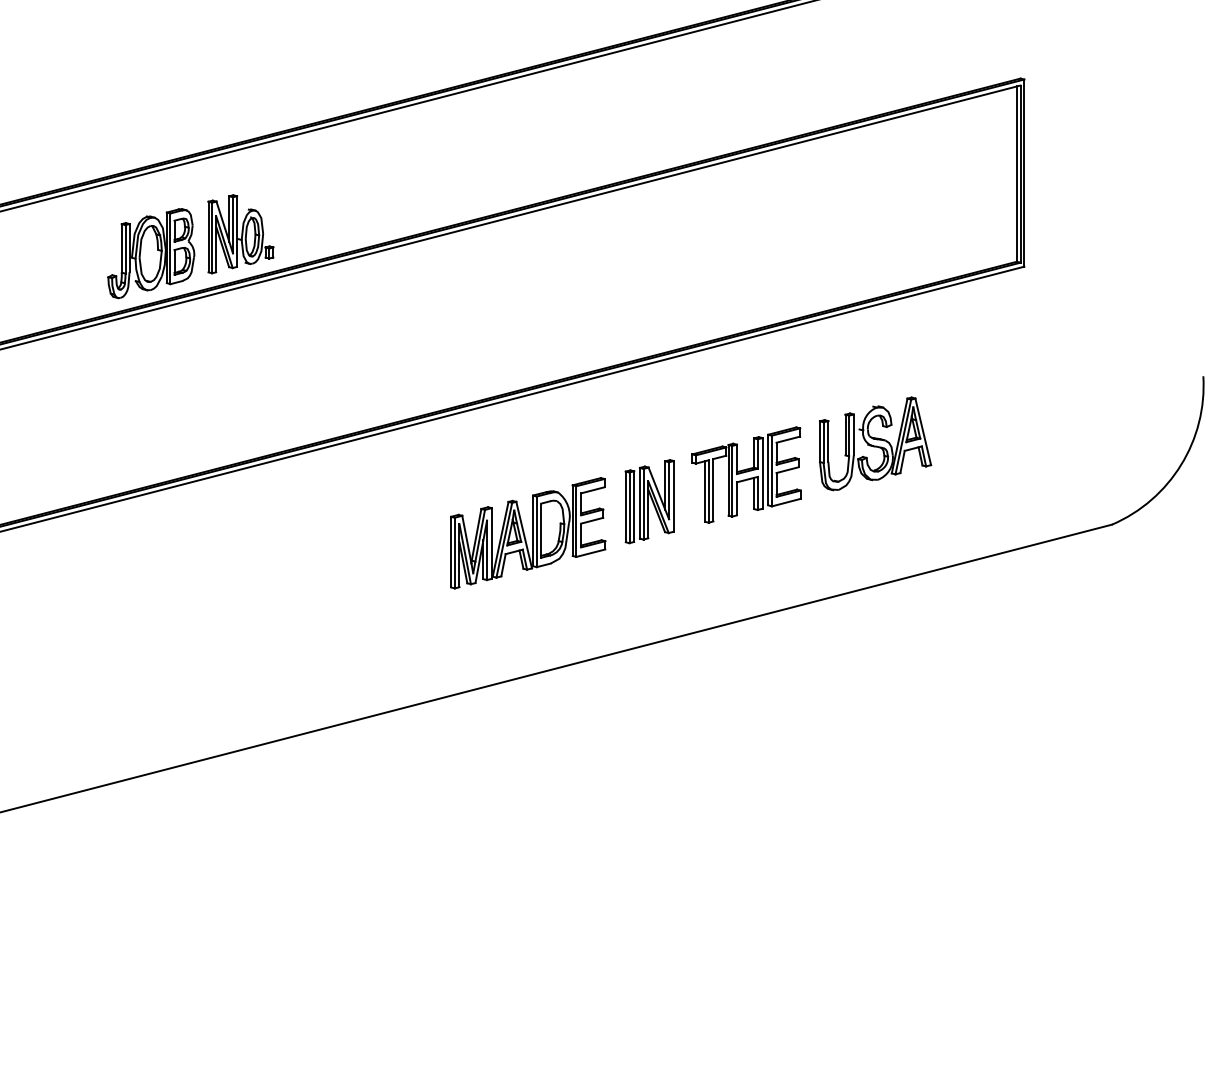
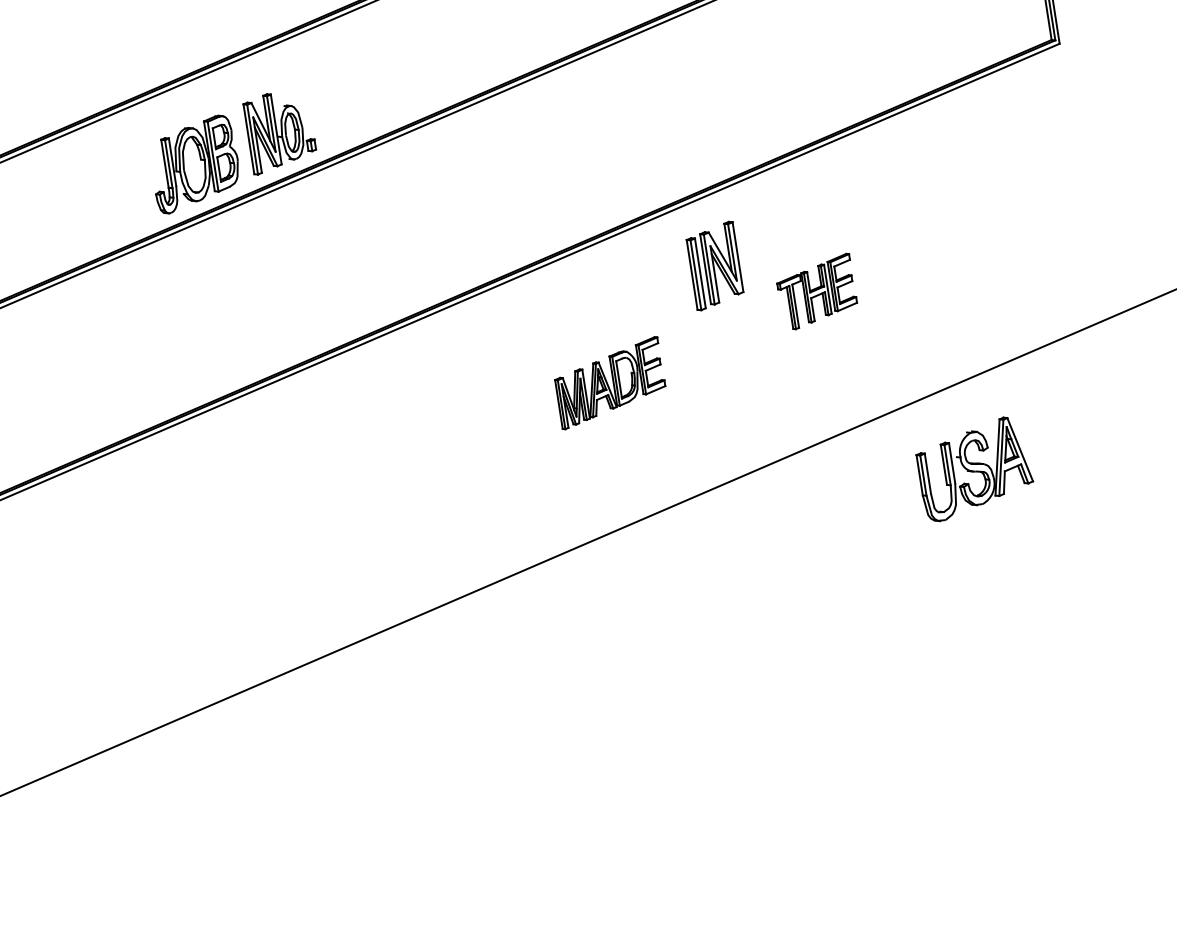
part: (875, 443) -> (974, 468), moved
part: (746, 474) -> (816, 291), size x0.7
part: (649, 501) -> (714, 265), moved
part: (528, 533) -> (610, 383), size x0.7

